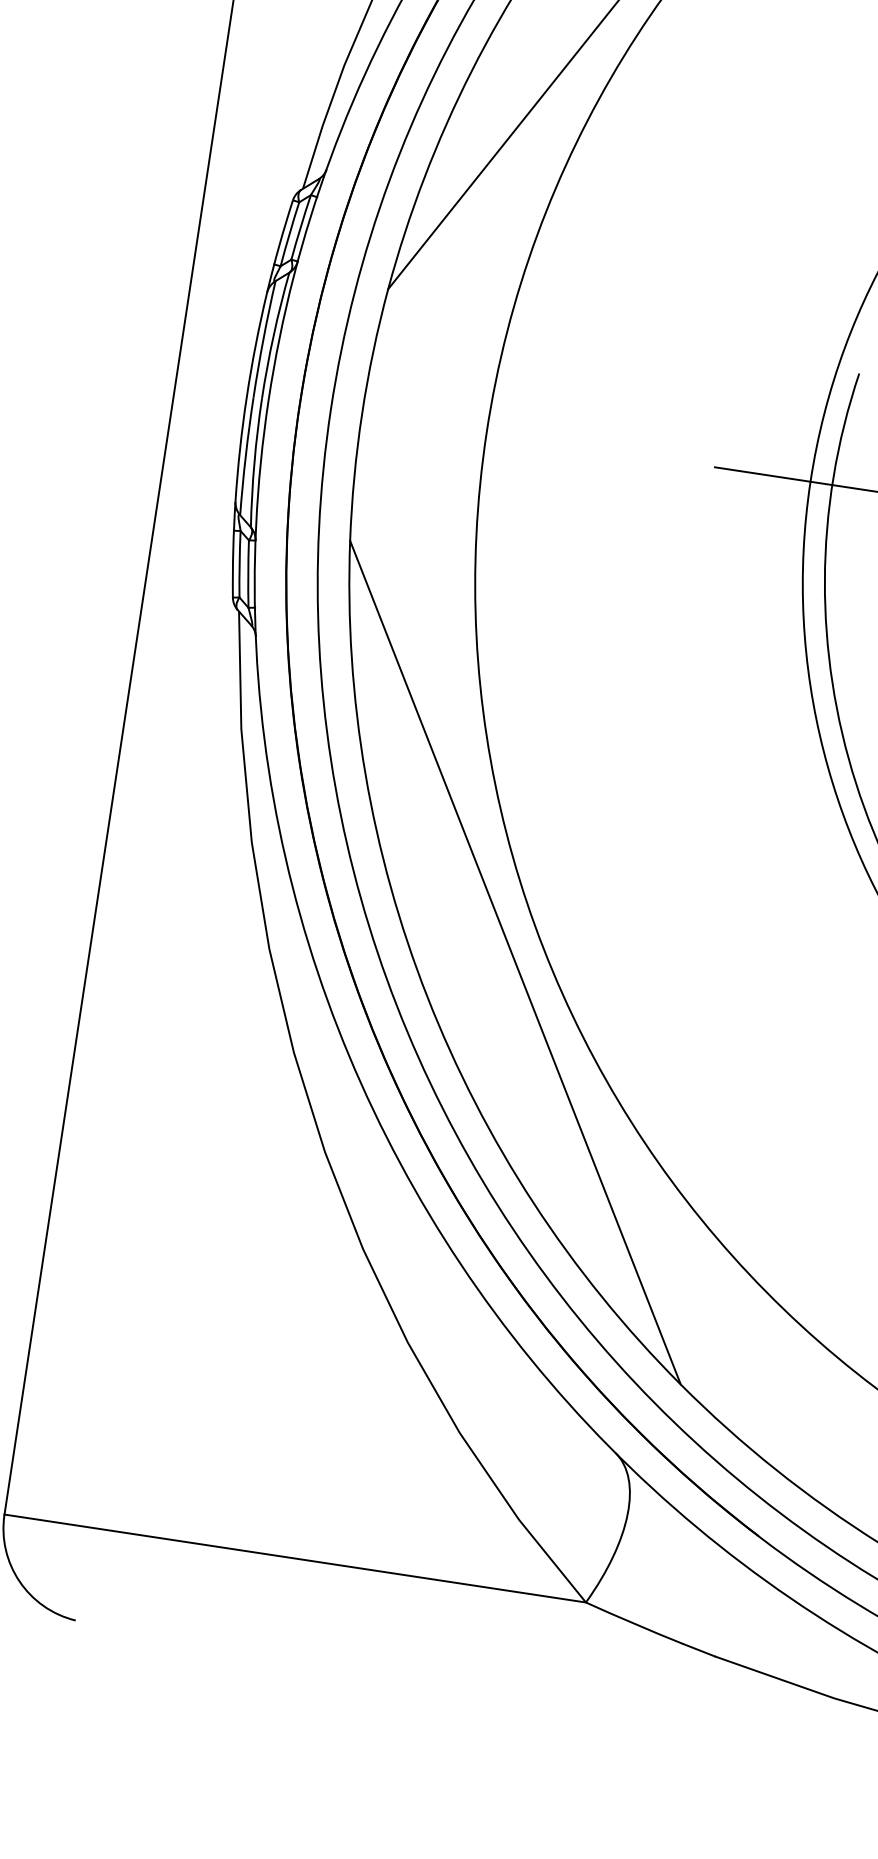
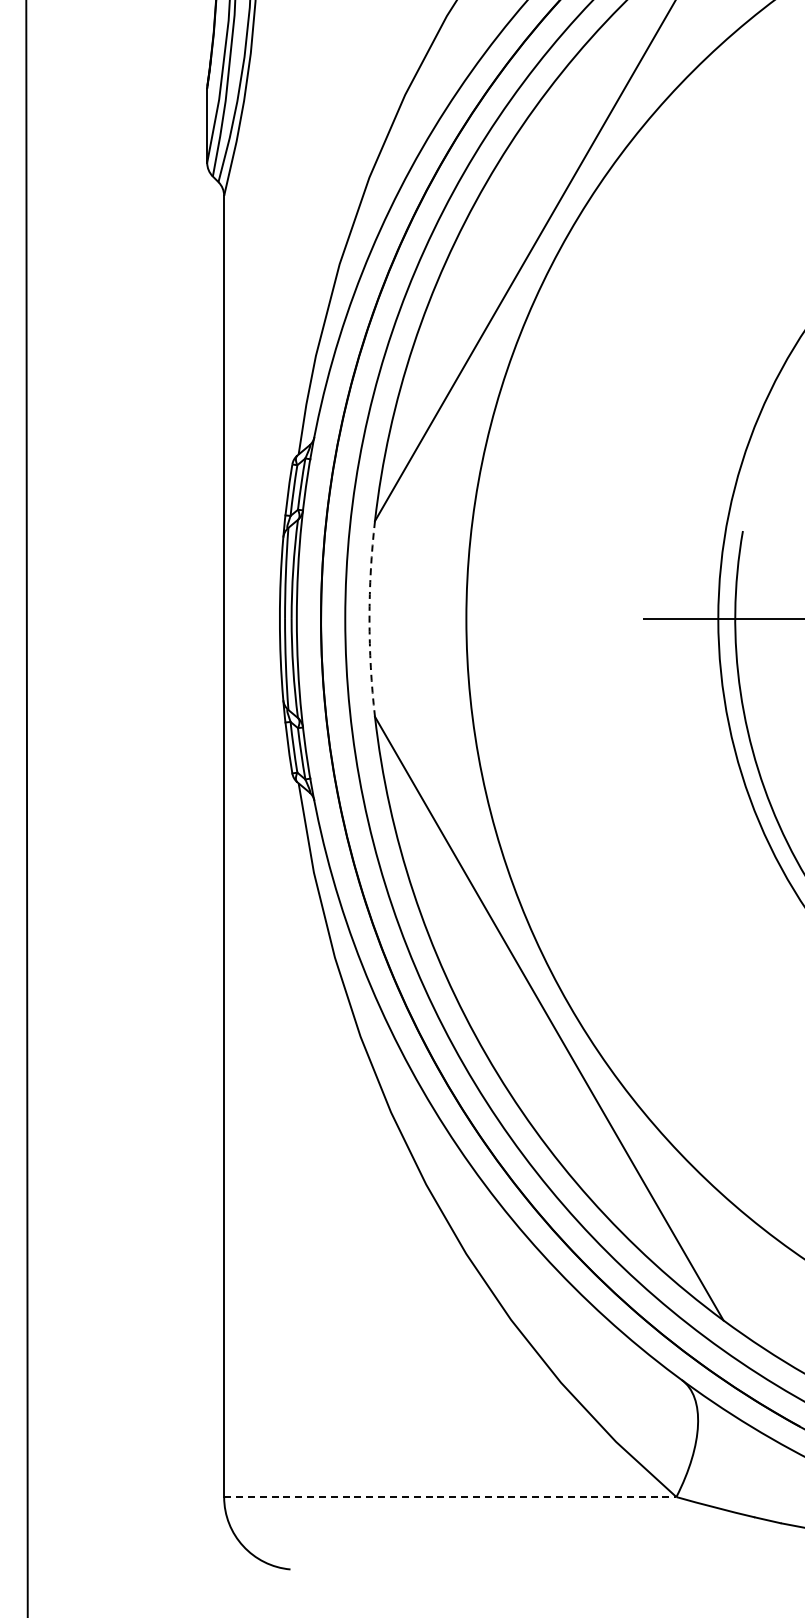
arc: (362, 413) -> (369, 618), solid -> dashed
line: (295, 1559) -> (450, 1497), solid -> dashed

